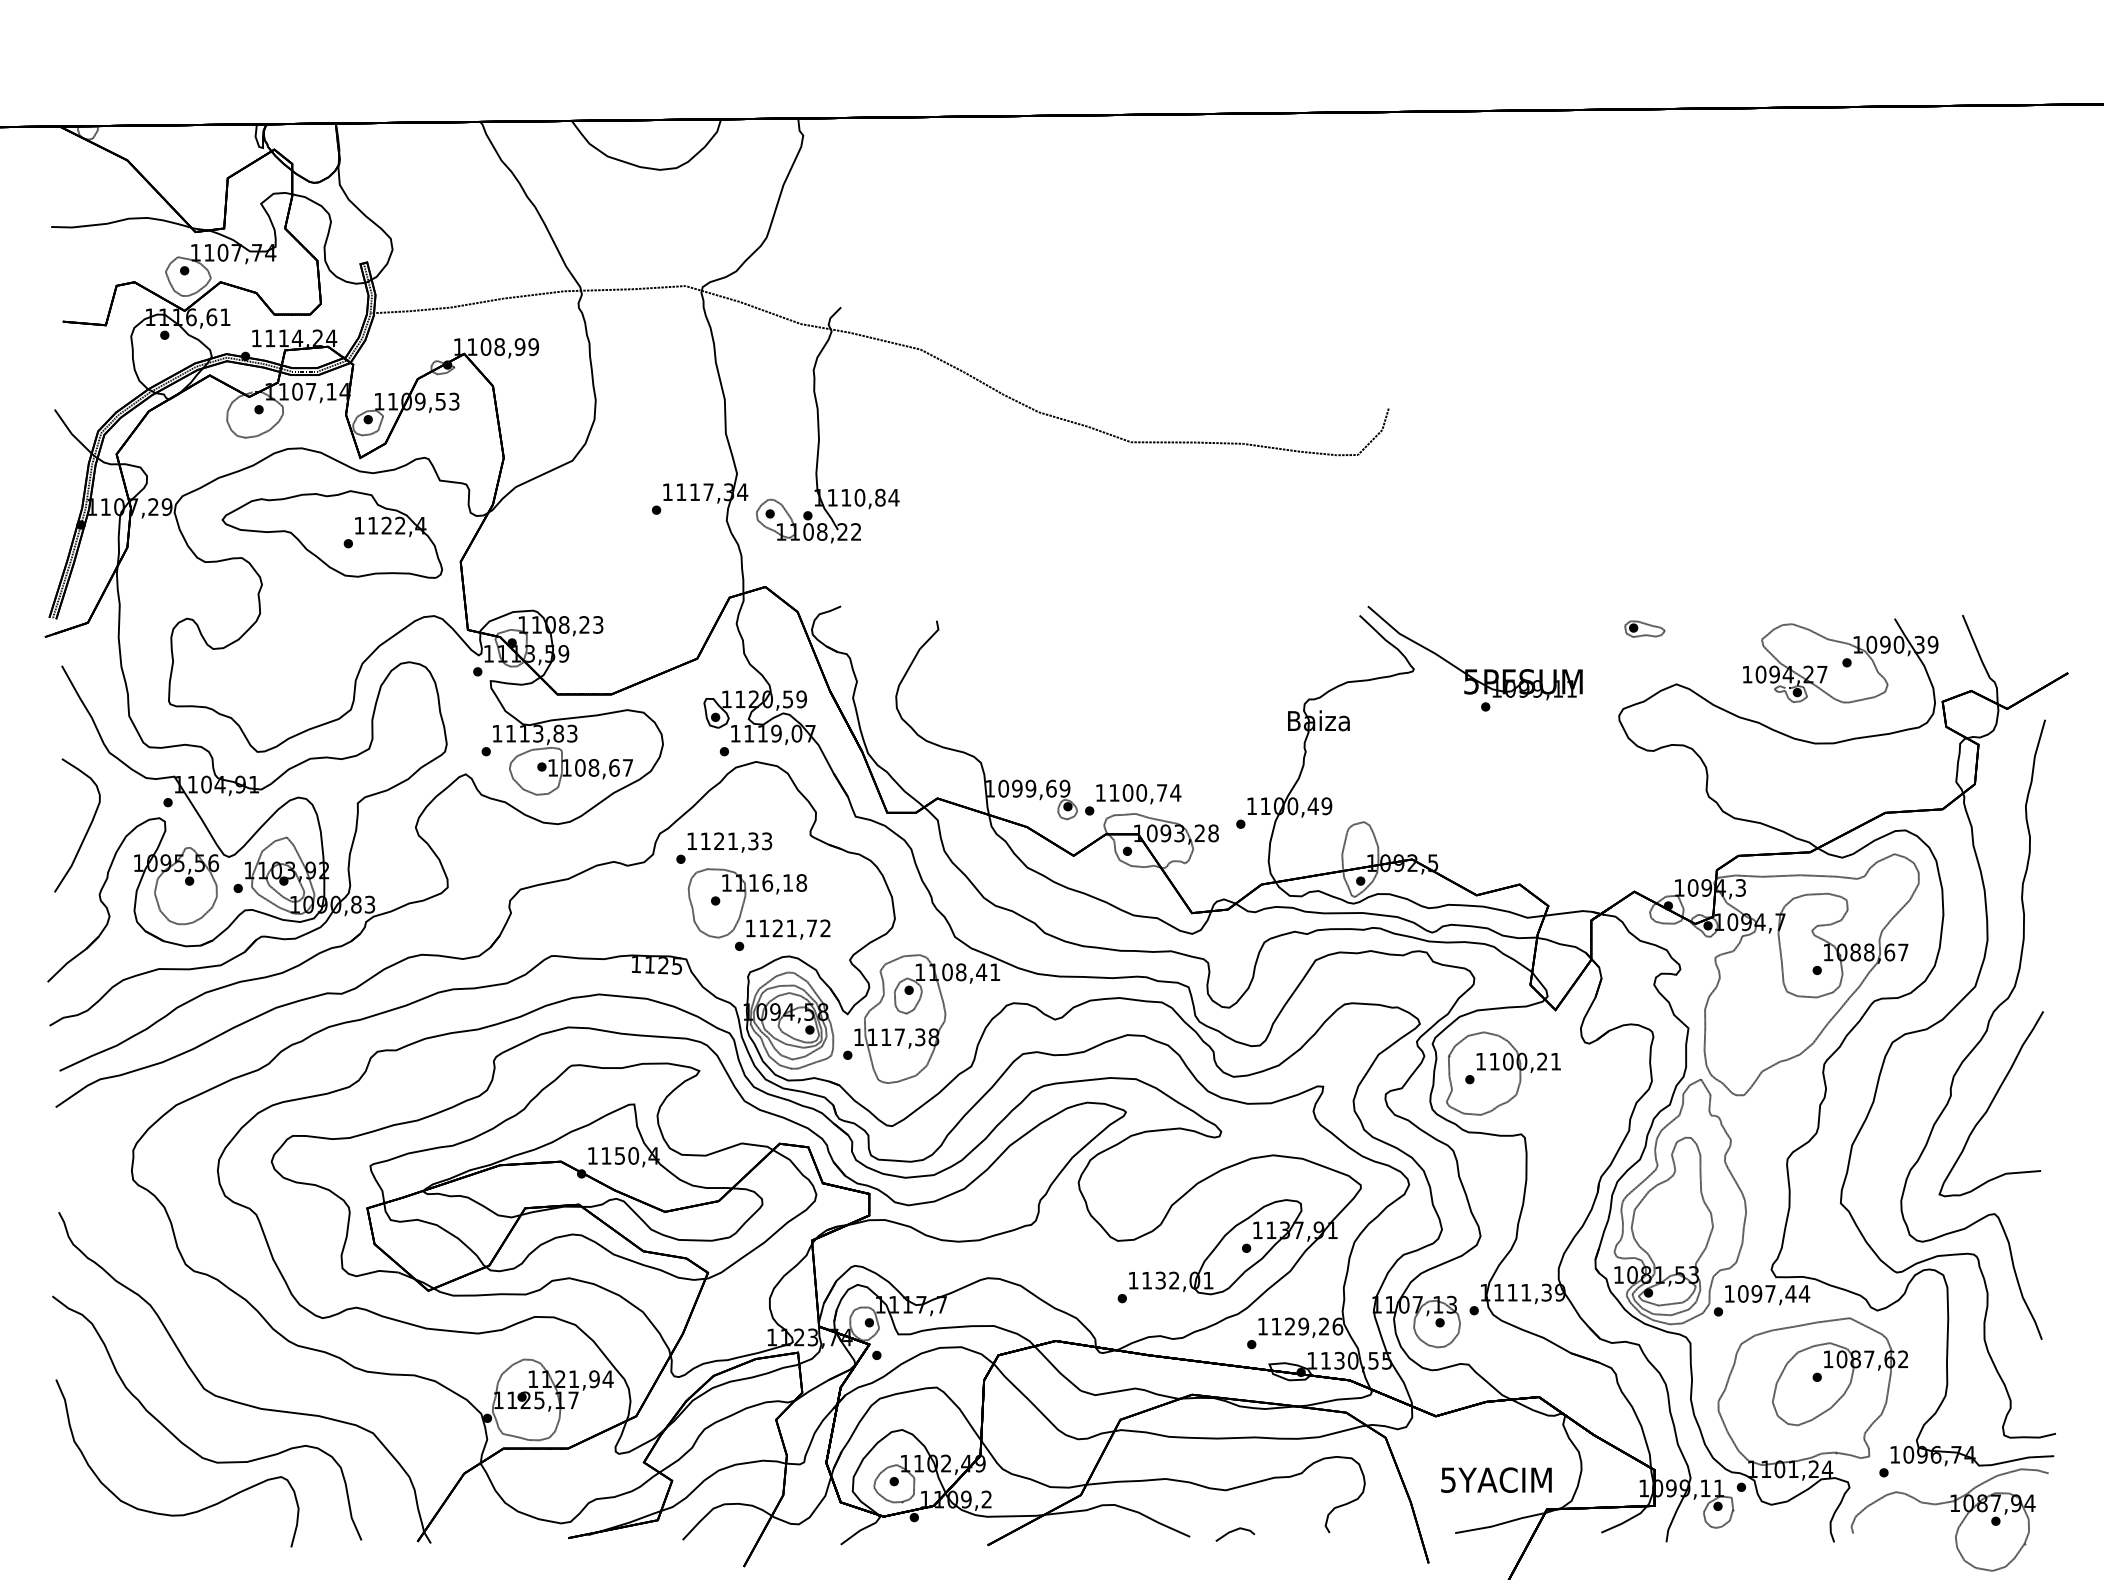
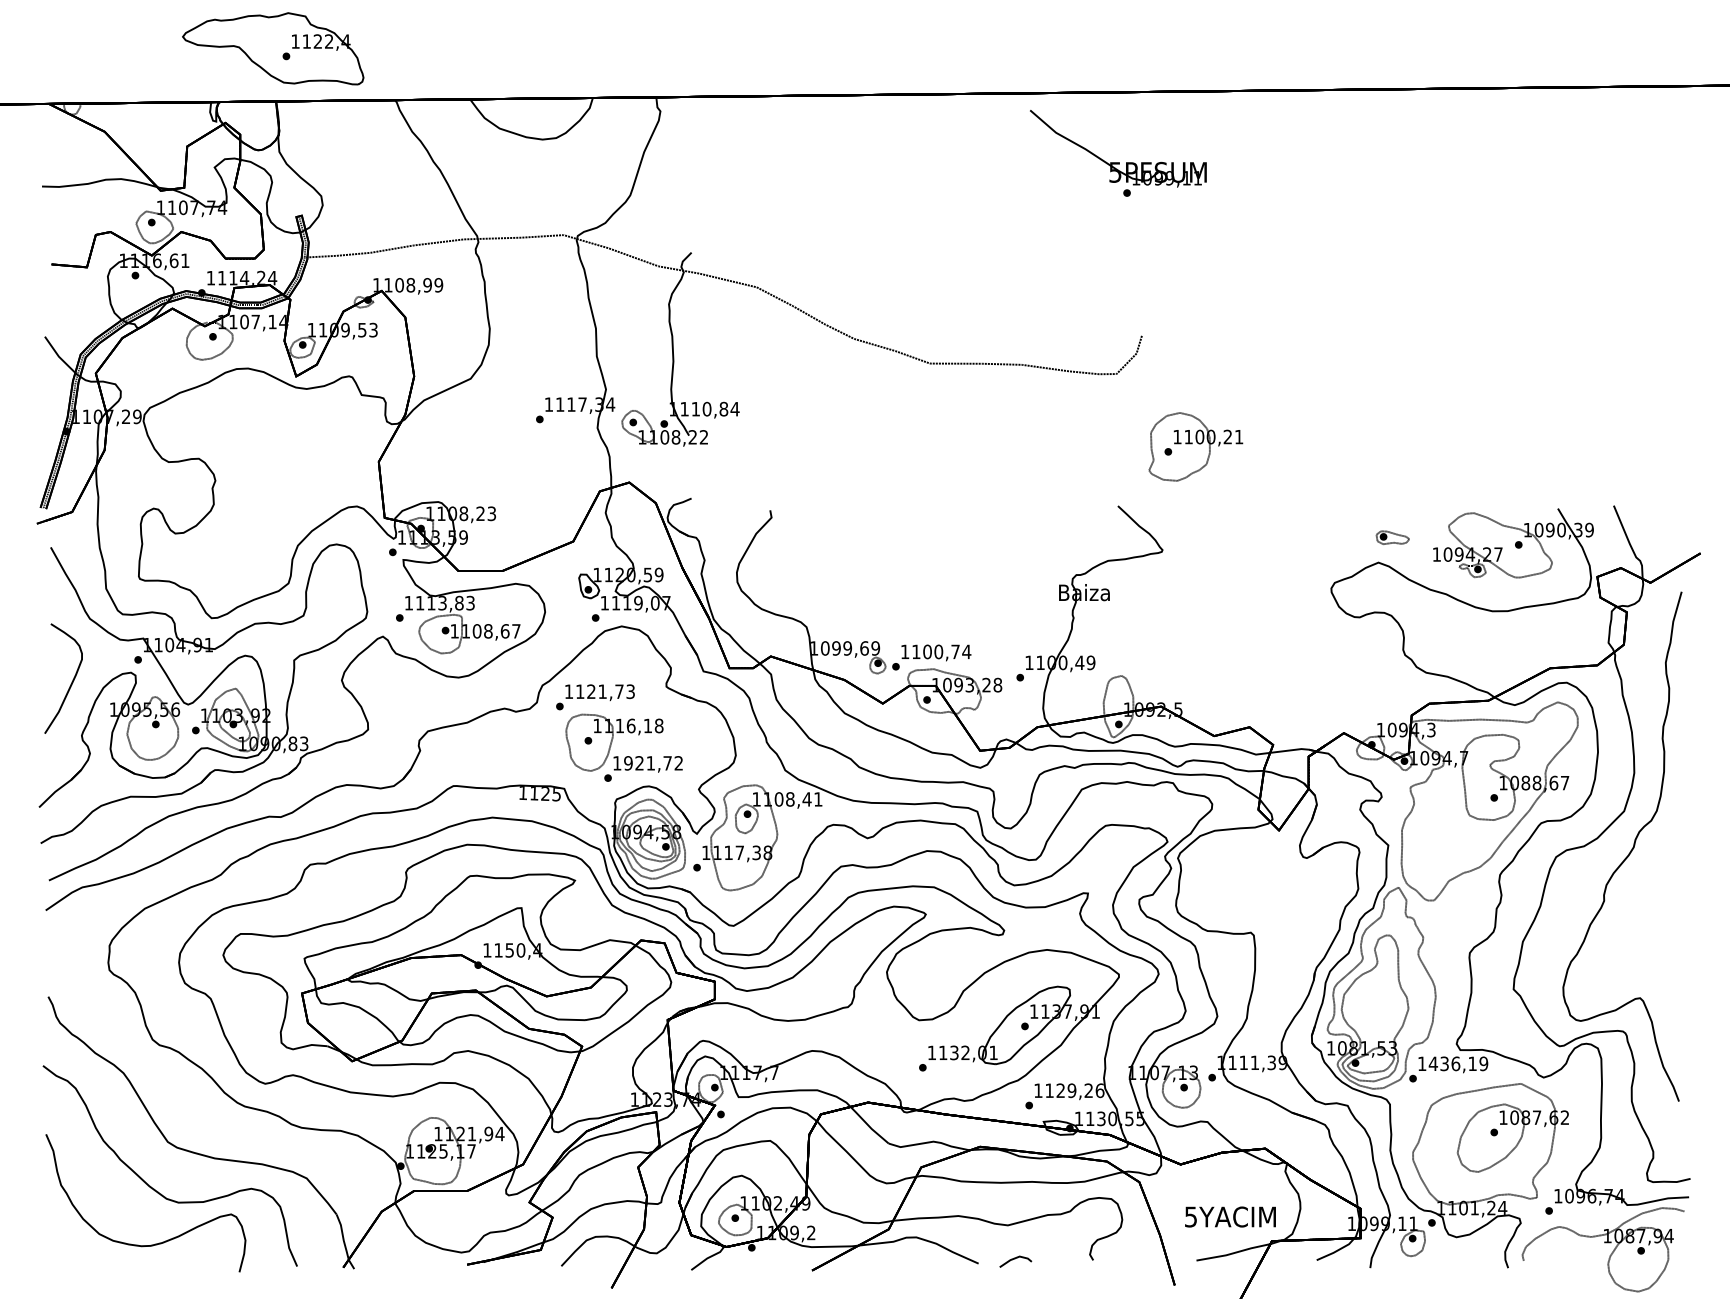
part: (331, 534) -> (272, 48), moved
part: (1644, 628) -> (1392, 537), moved
part: (1474, 669) -> (1117, 162), moved
text: (753, 841) -> (619, 691), 1121,33 -> 1121,73
text: (764, 928) -> (628, 763), 1121,72 -> 1921,72
part: (1503, 1073) -> (1195, 446), moved
part: (1990, 1104) -> (1636, 908), removed
text: (1773, 1293) -> (1458, 1063), 1097,44 -> 1436,19

